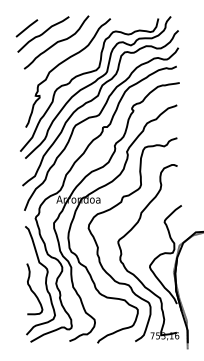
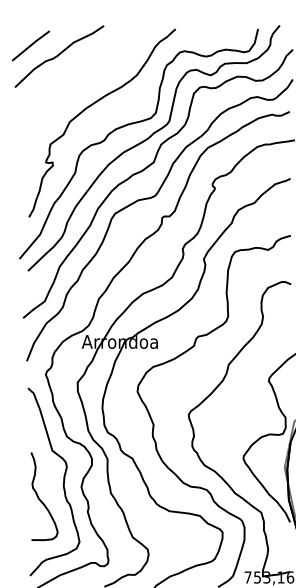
curve: (56, 42) -> (81, 70), removed

